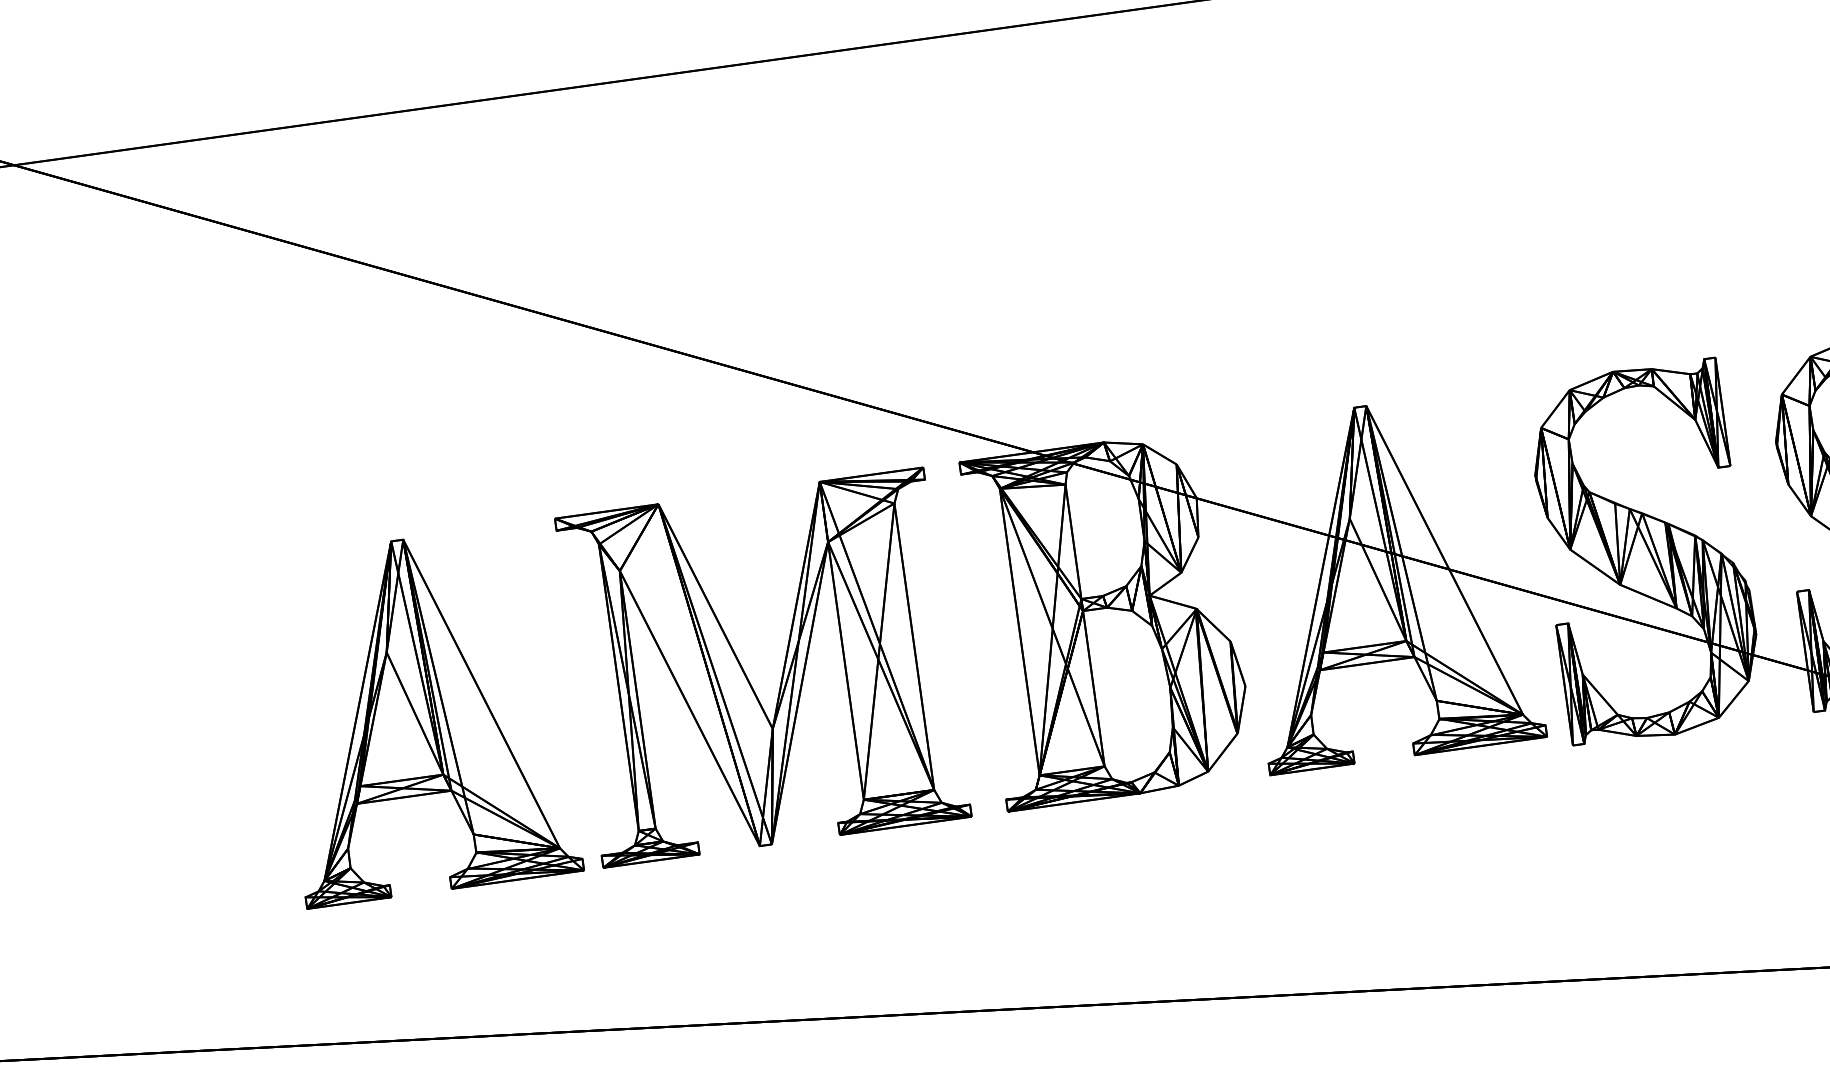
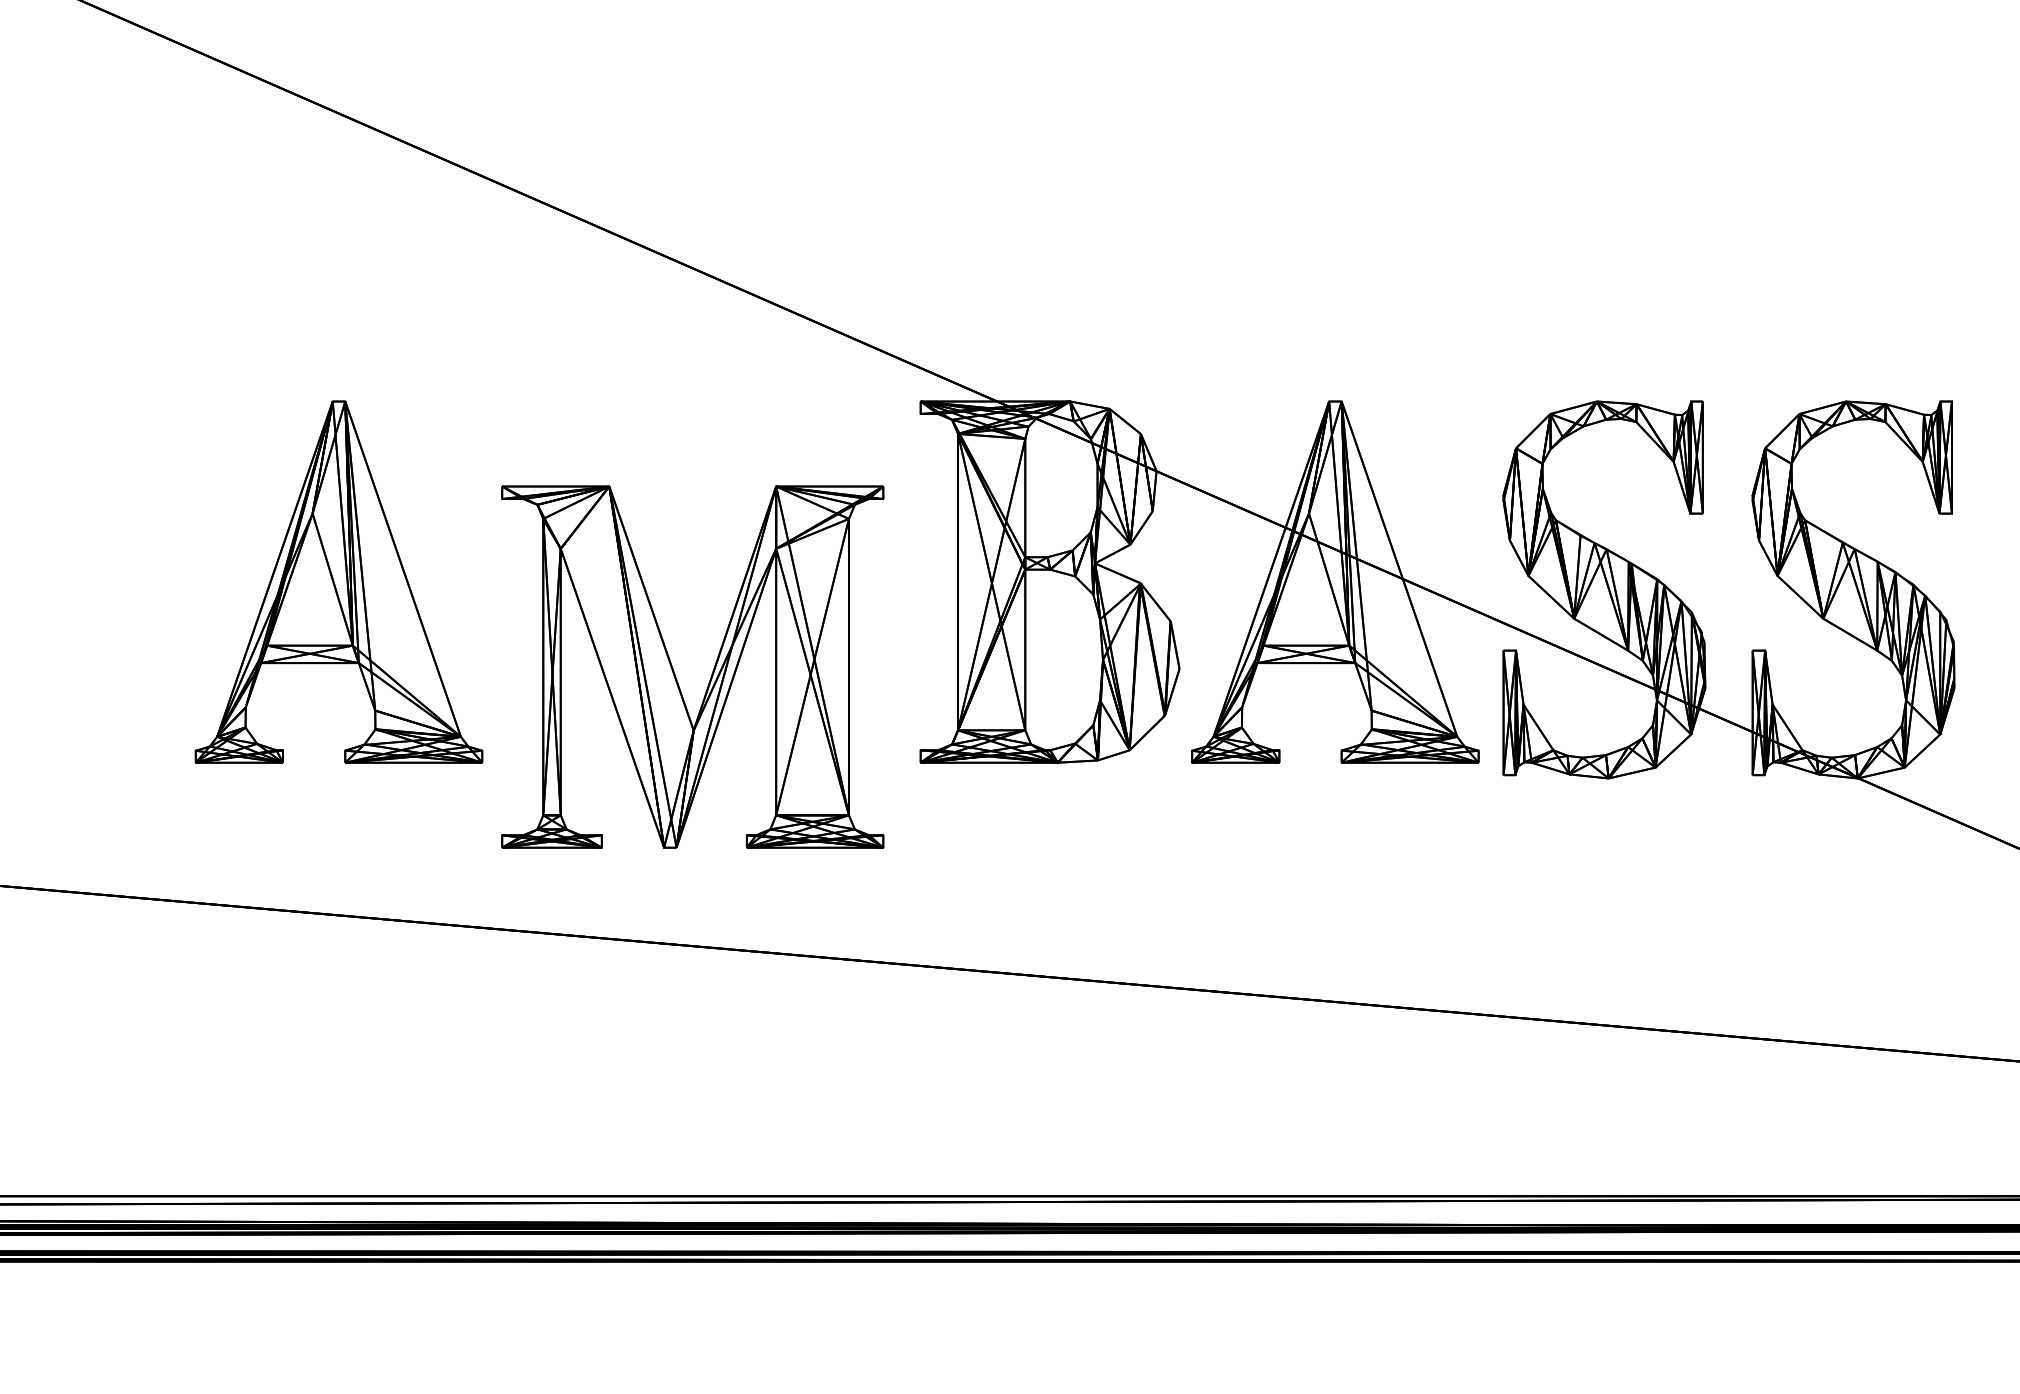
part: (746, 674) -> (674, 671), moved

